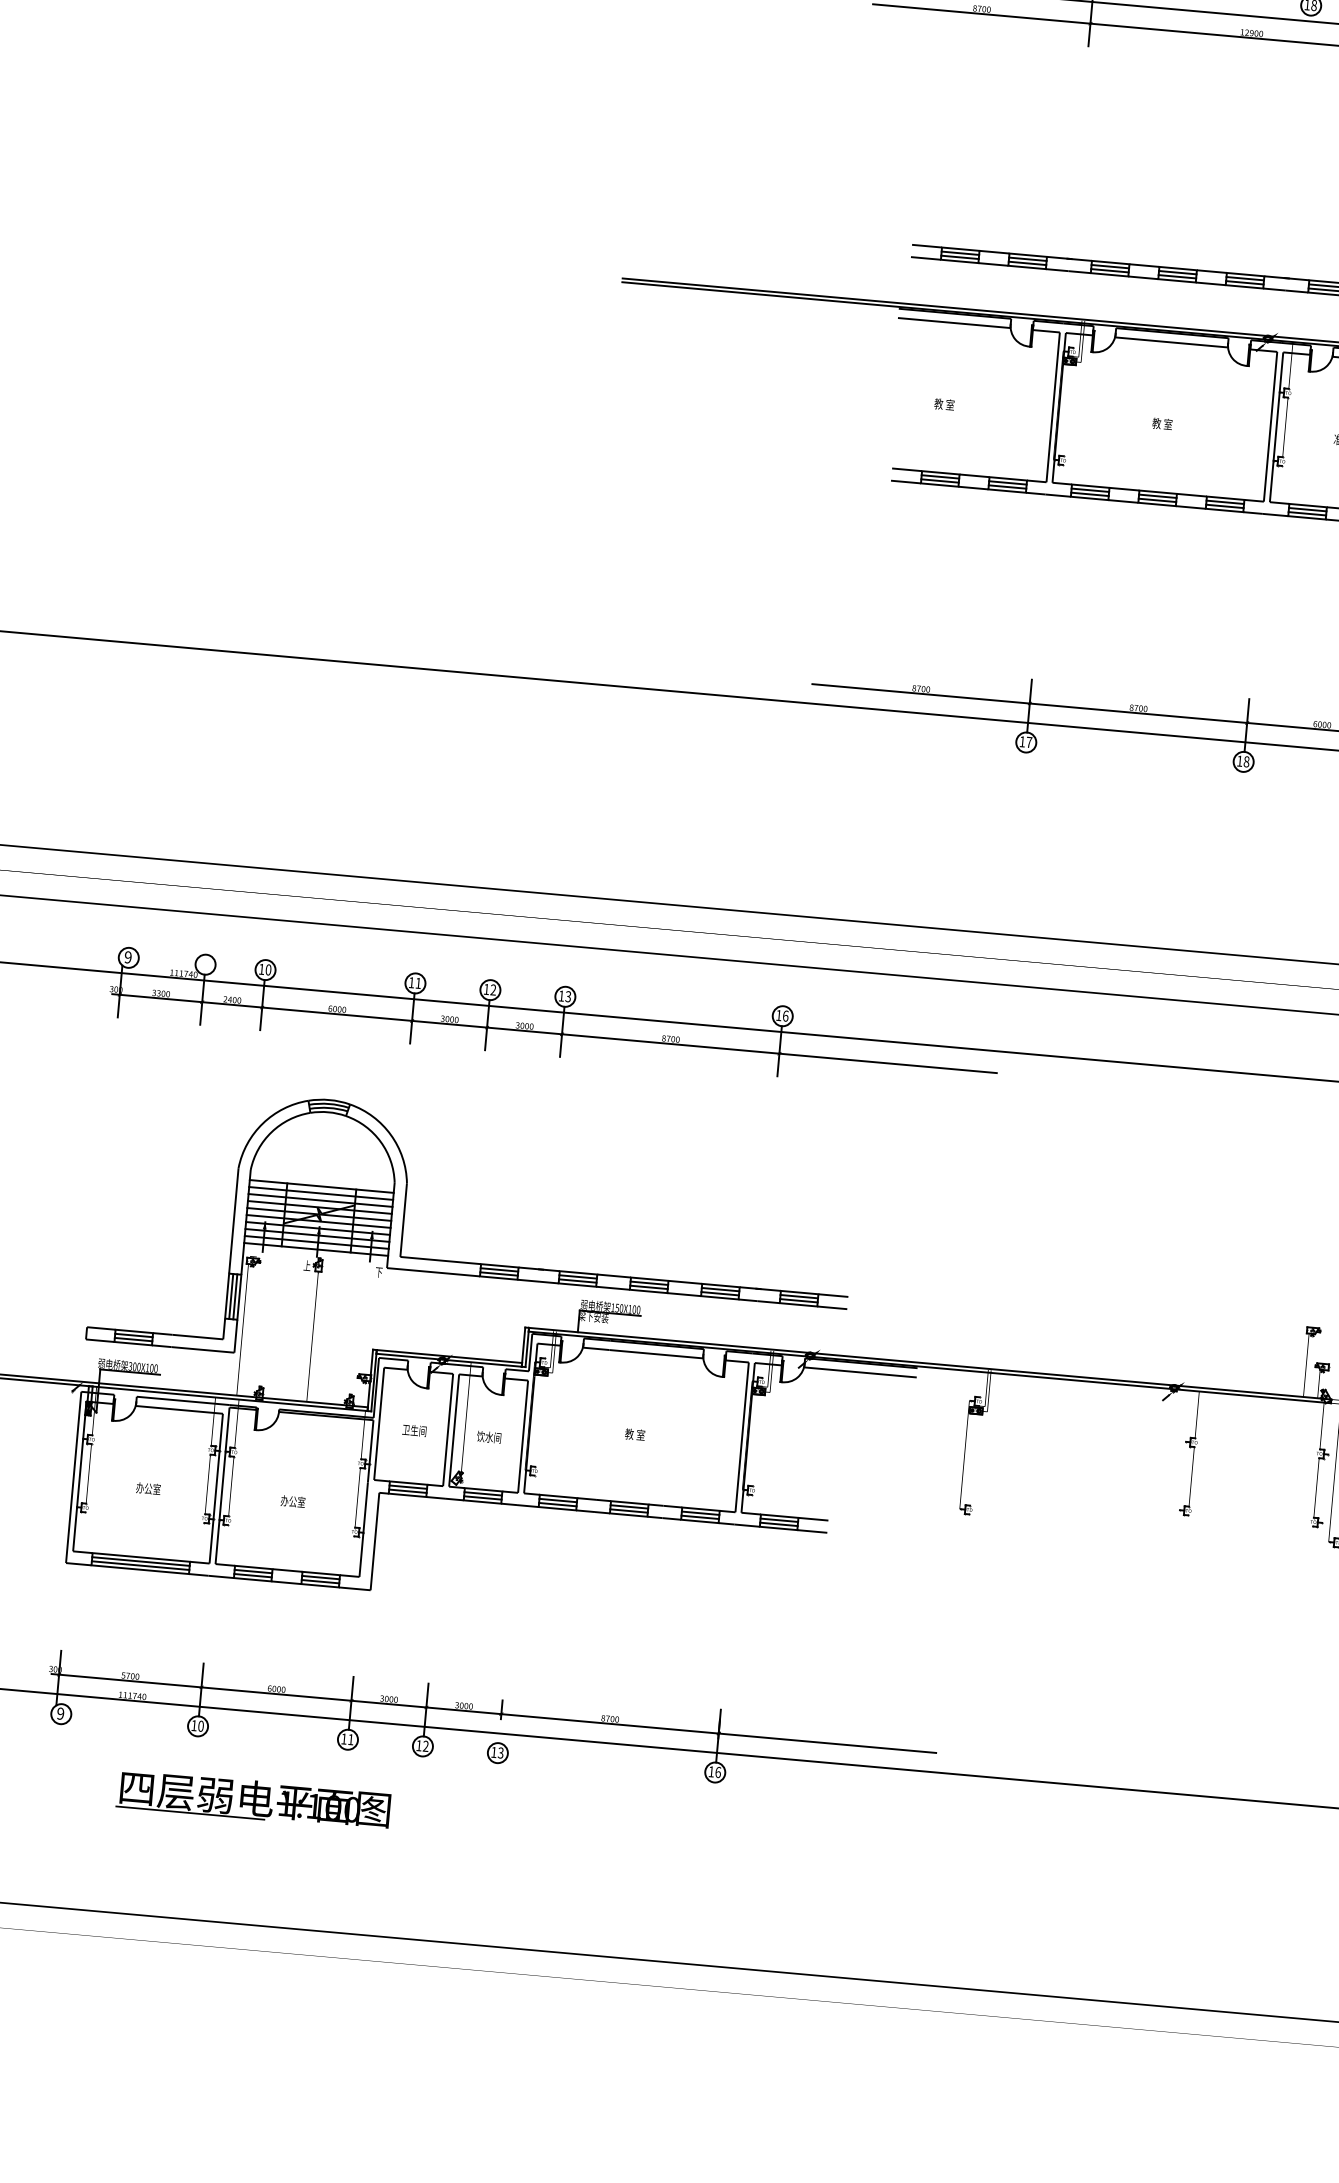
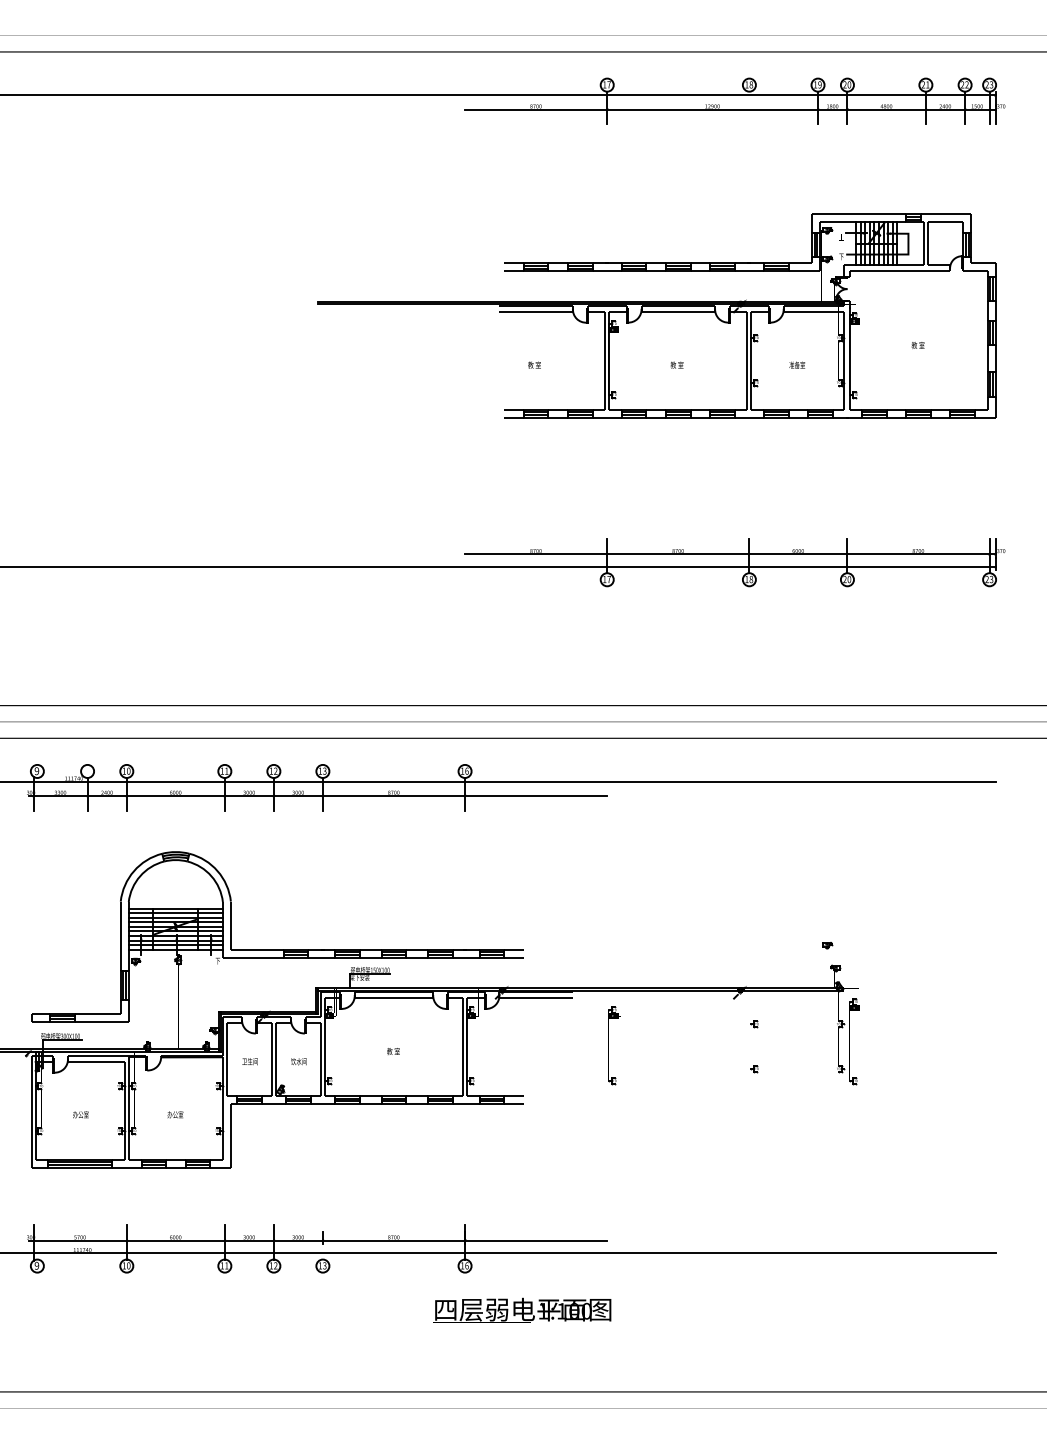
text: (254, 1798) -> (522, 1309), moved

